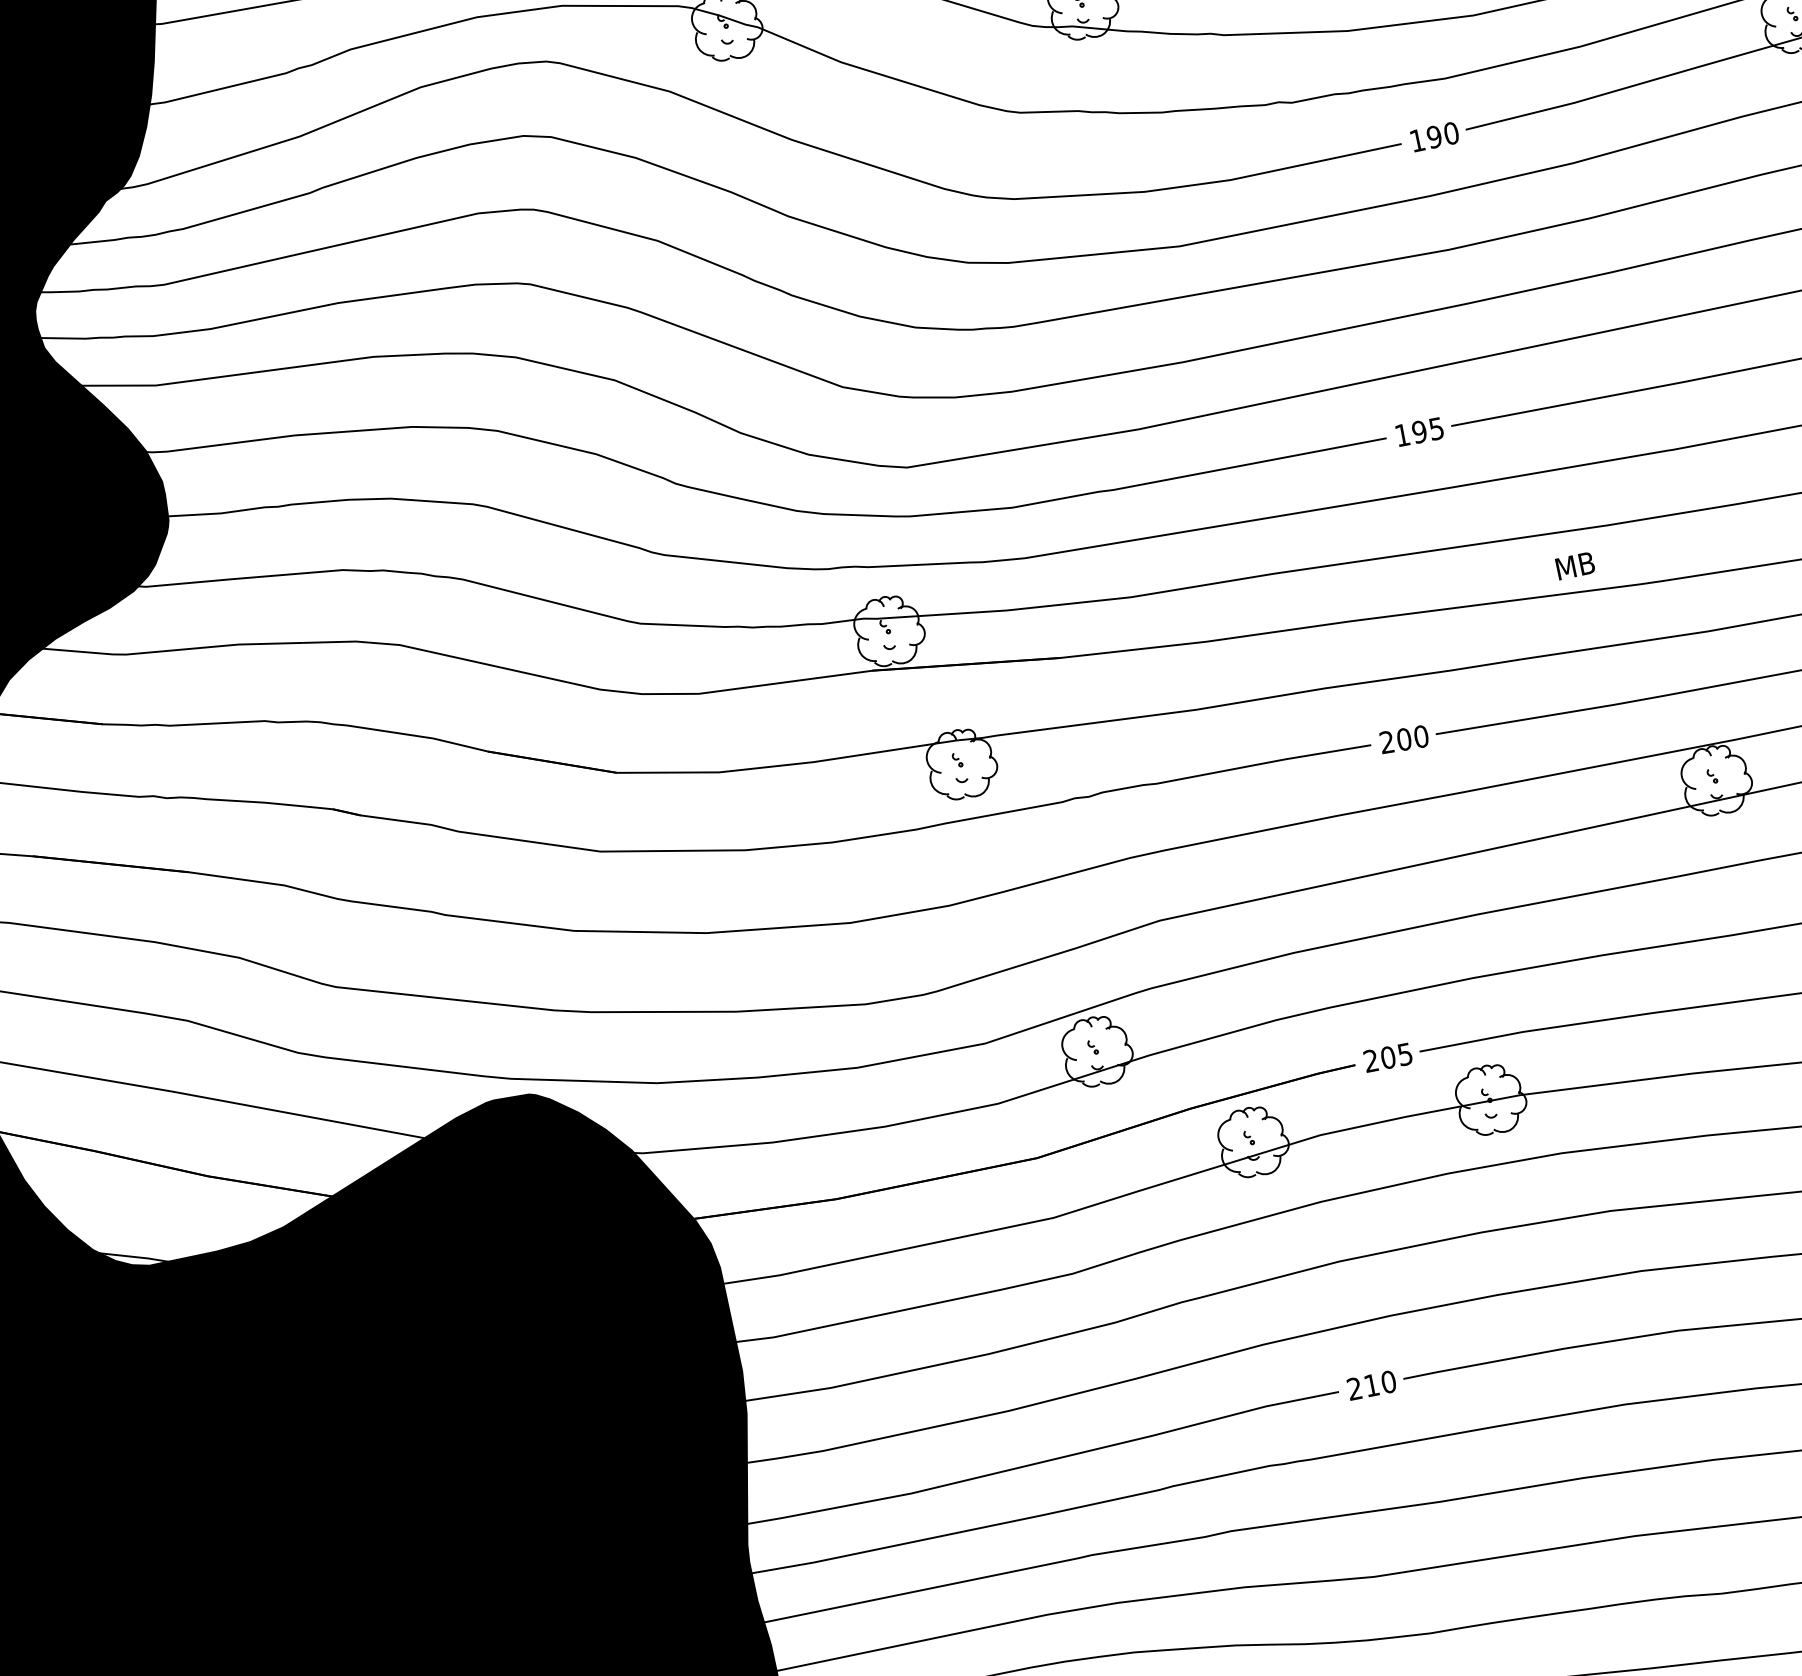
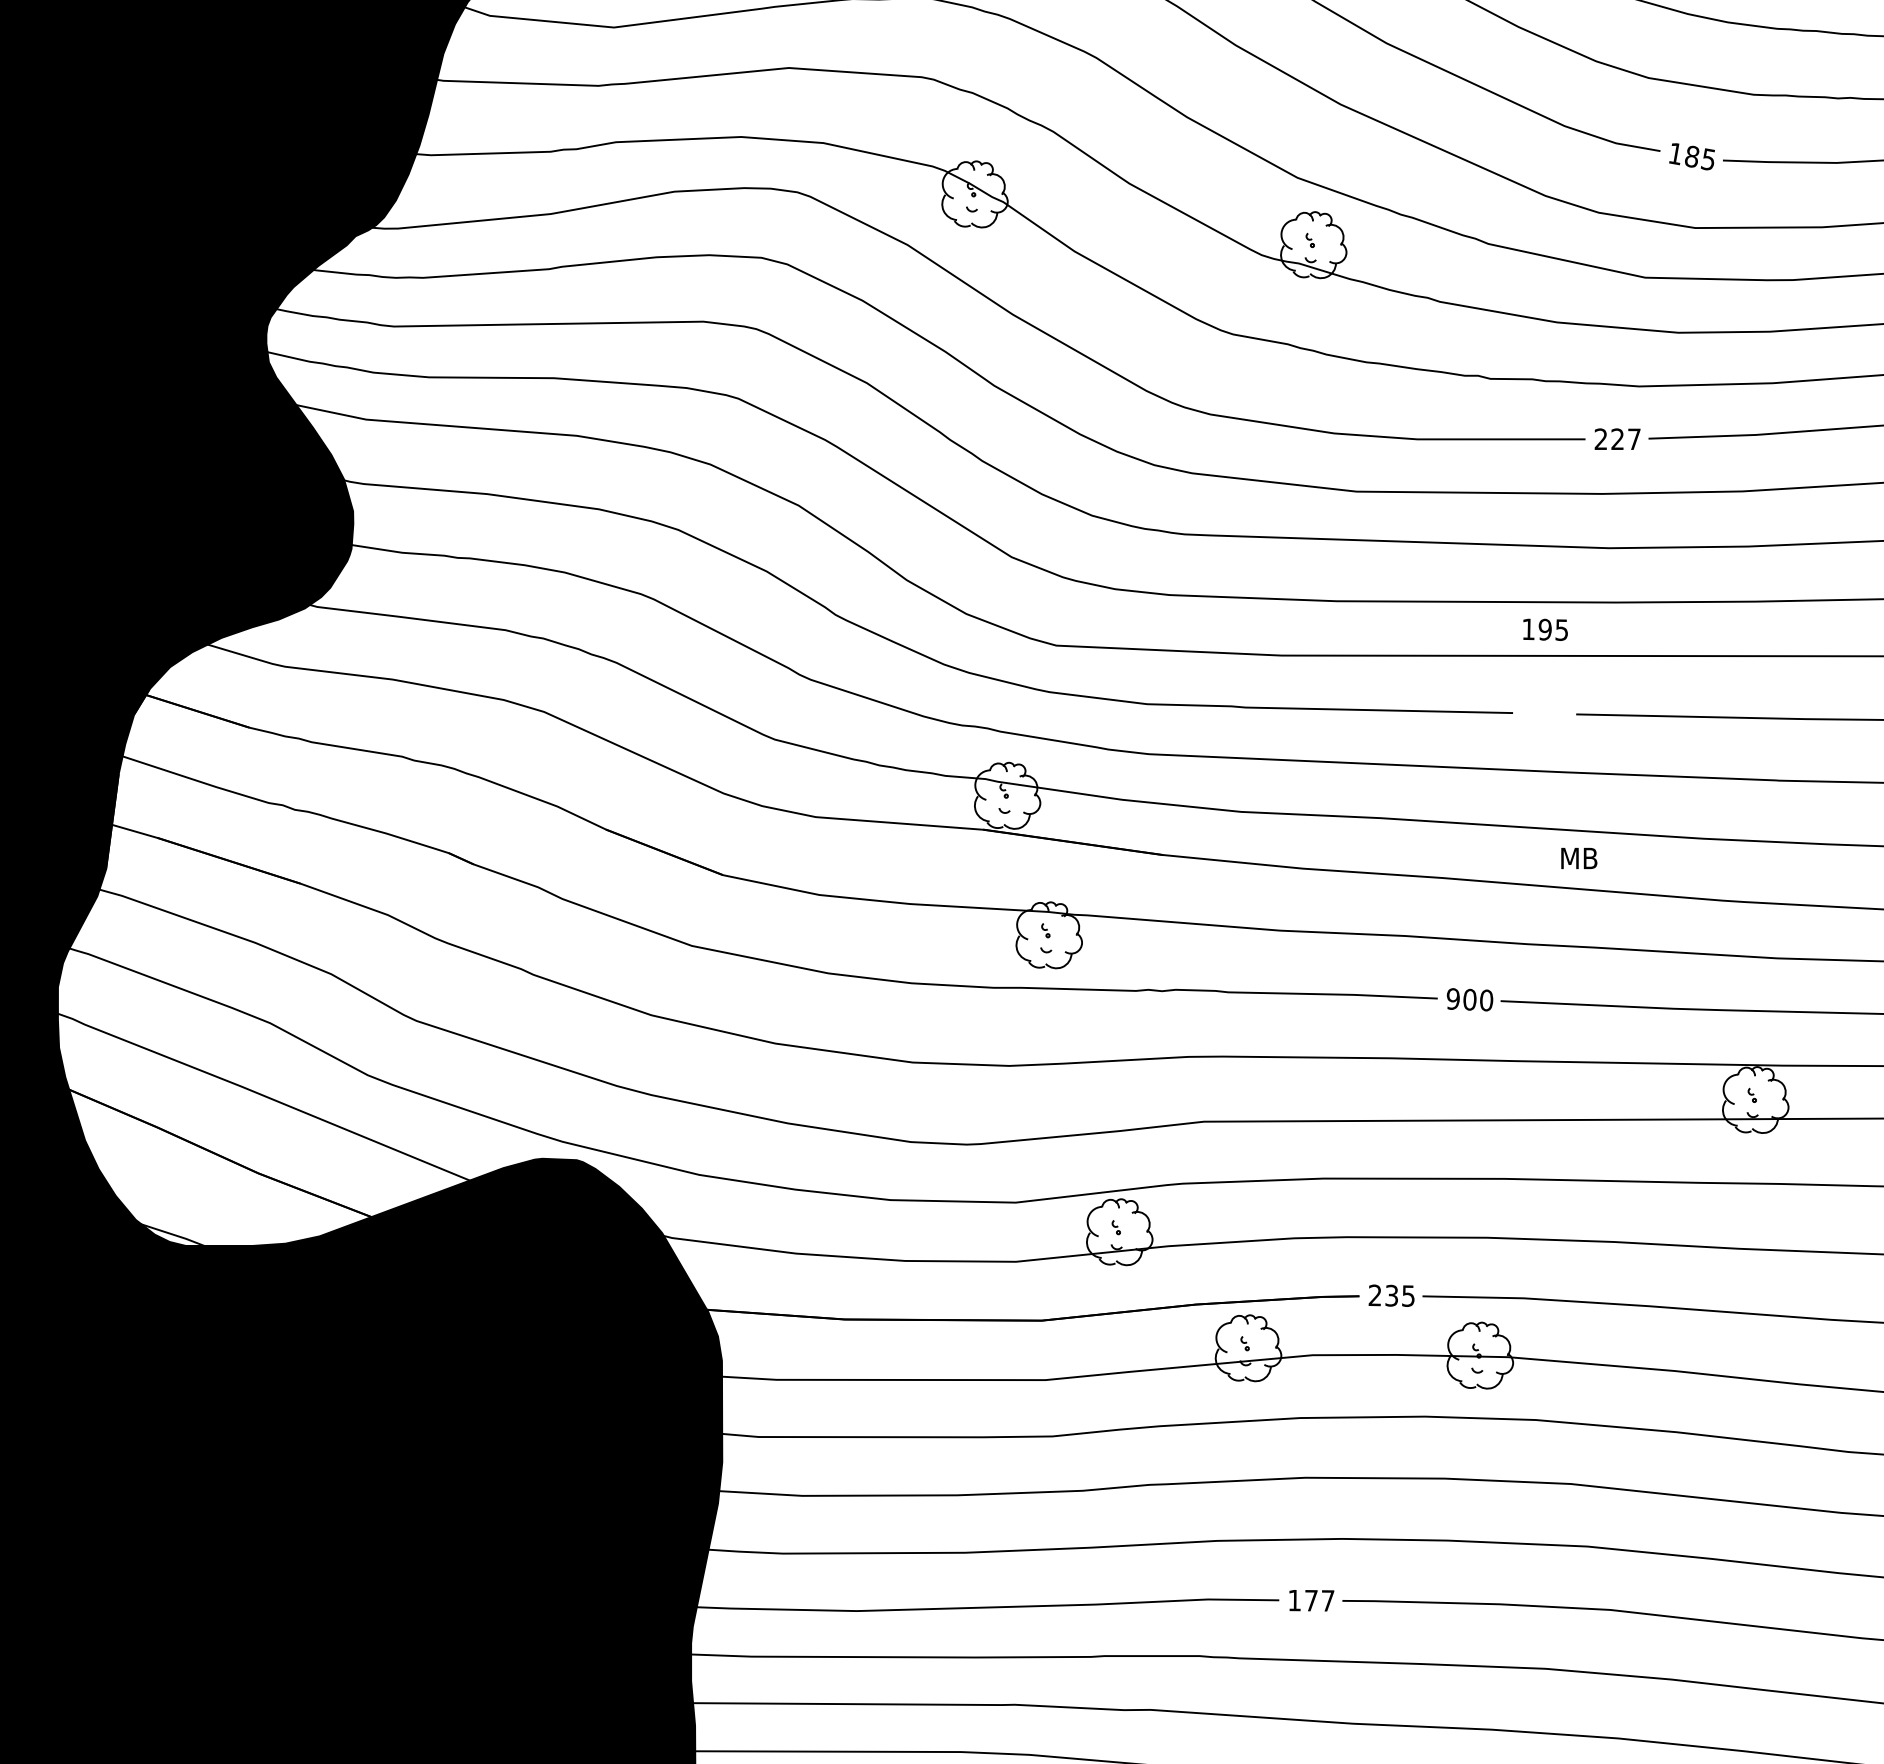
text: (1434, 137) -> (1617, 439), 190 -> 227
text: (1419, 431) -> (1545, 629), moved
text: (1575, 565) -> (1579, 858), moved
text: (1386, 741) -> (1452, 998), 200 -> 900
text: (1387, 1057) -> (1391, 1295), 205 -> 235
text: (1371, 1385) -> (1311, 1600), 210 -> 177

